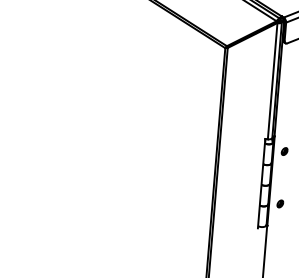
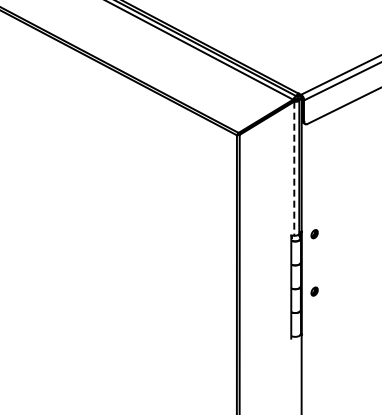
line: (272, 81) -> (294, 169), solid -> dashed
part: (284, 151) -> (314, 234), moved
part: (280, 203) -> (314, 291), moved

